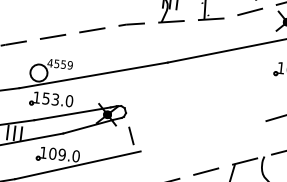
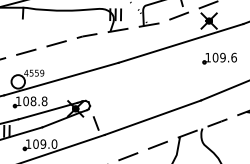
text: (57, 100) -> (35, 101), 153.0 -> 108.8
line: (203, 135) -> (152, 117), added

